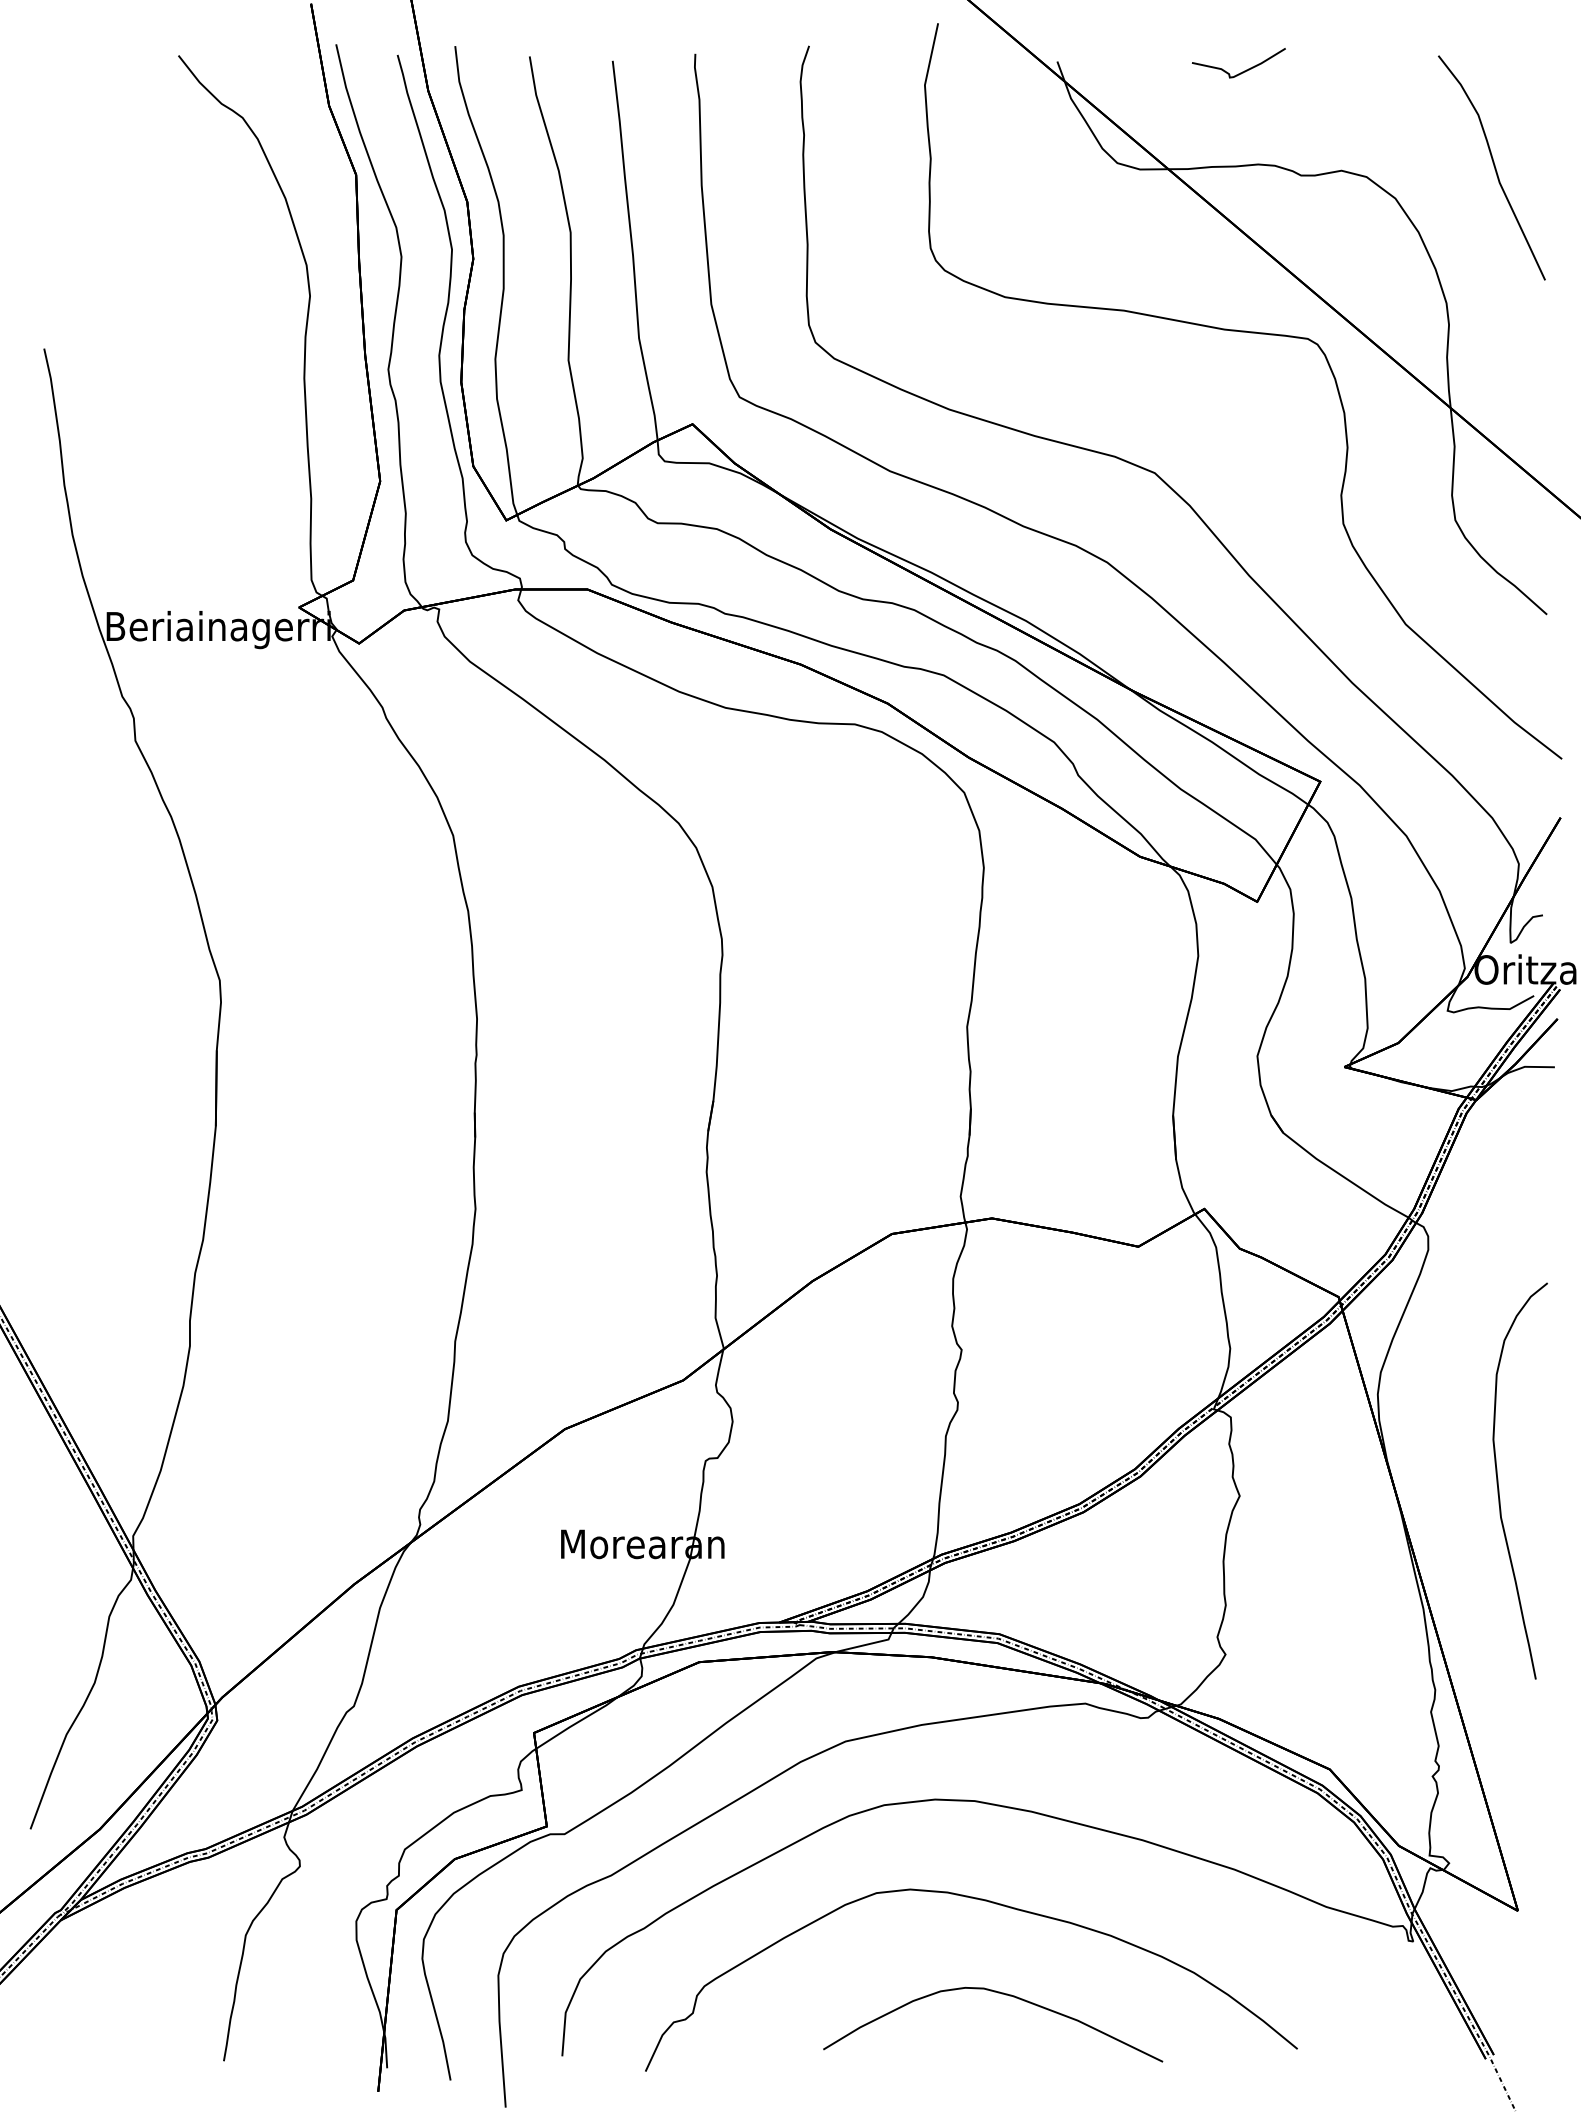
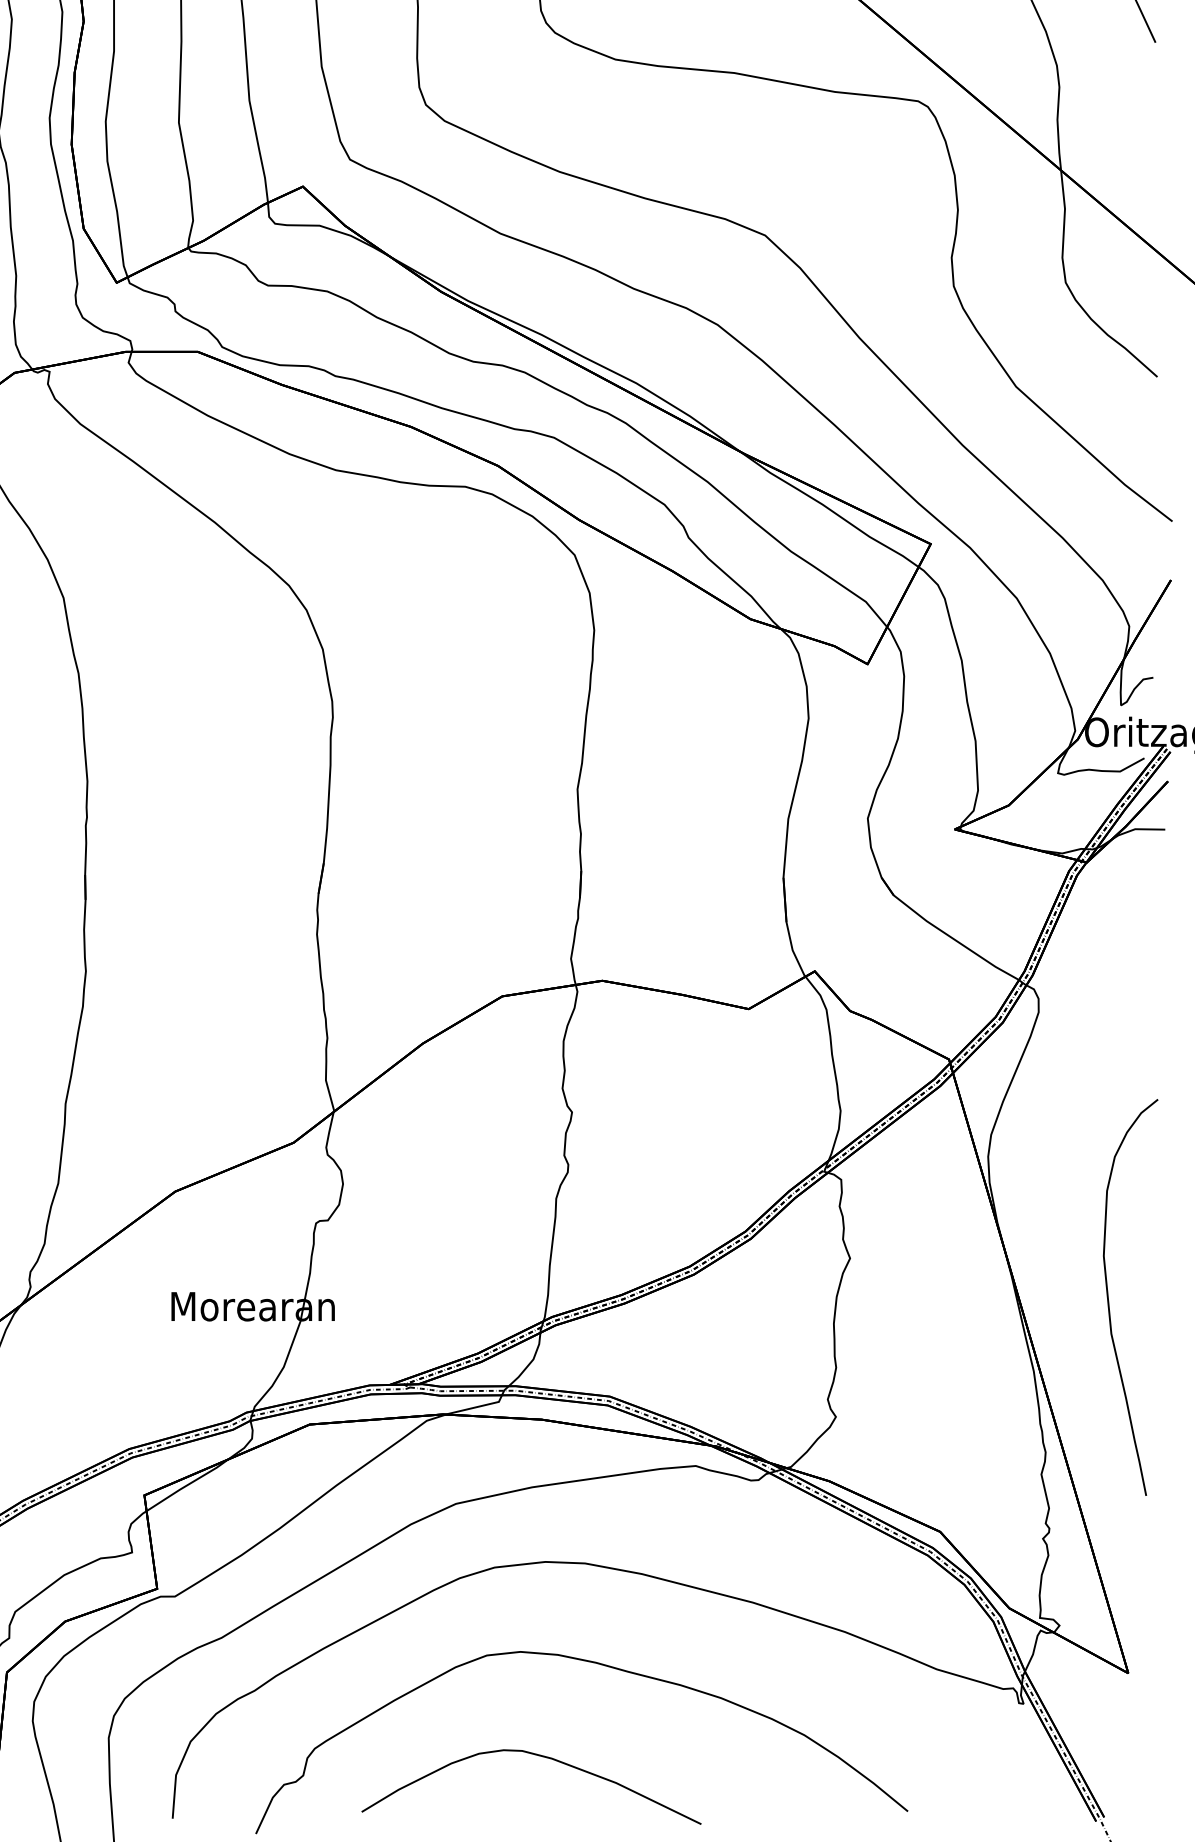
curve: (1498, 1480) -> (1108, 1296), moved
curve: (1001, 1994) -> (539, 1756), moved

